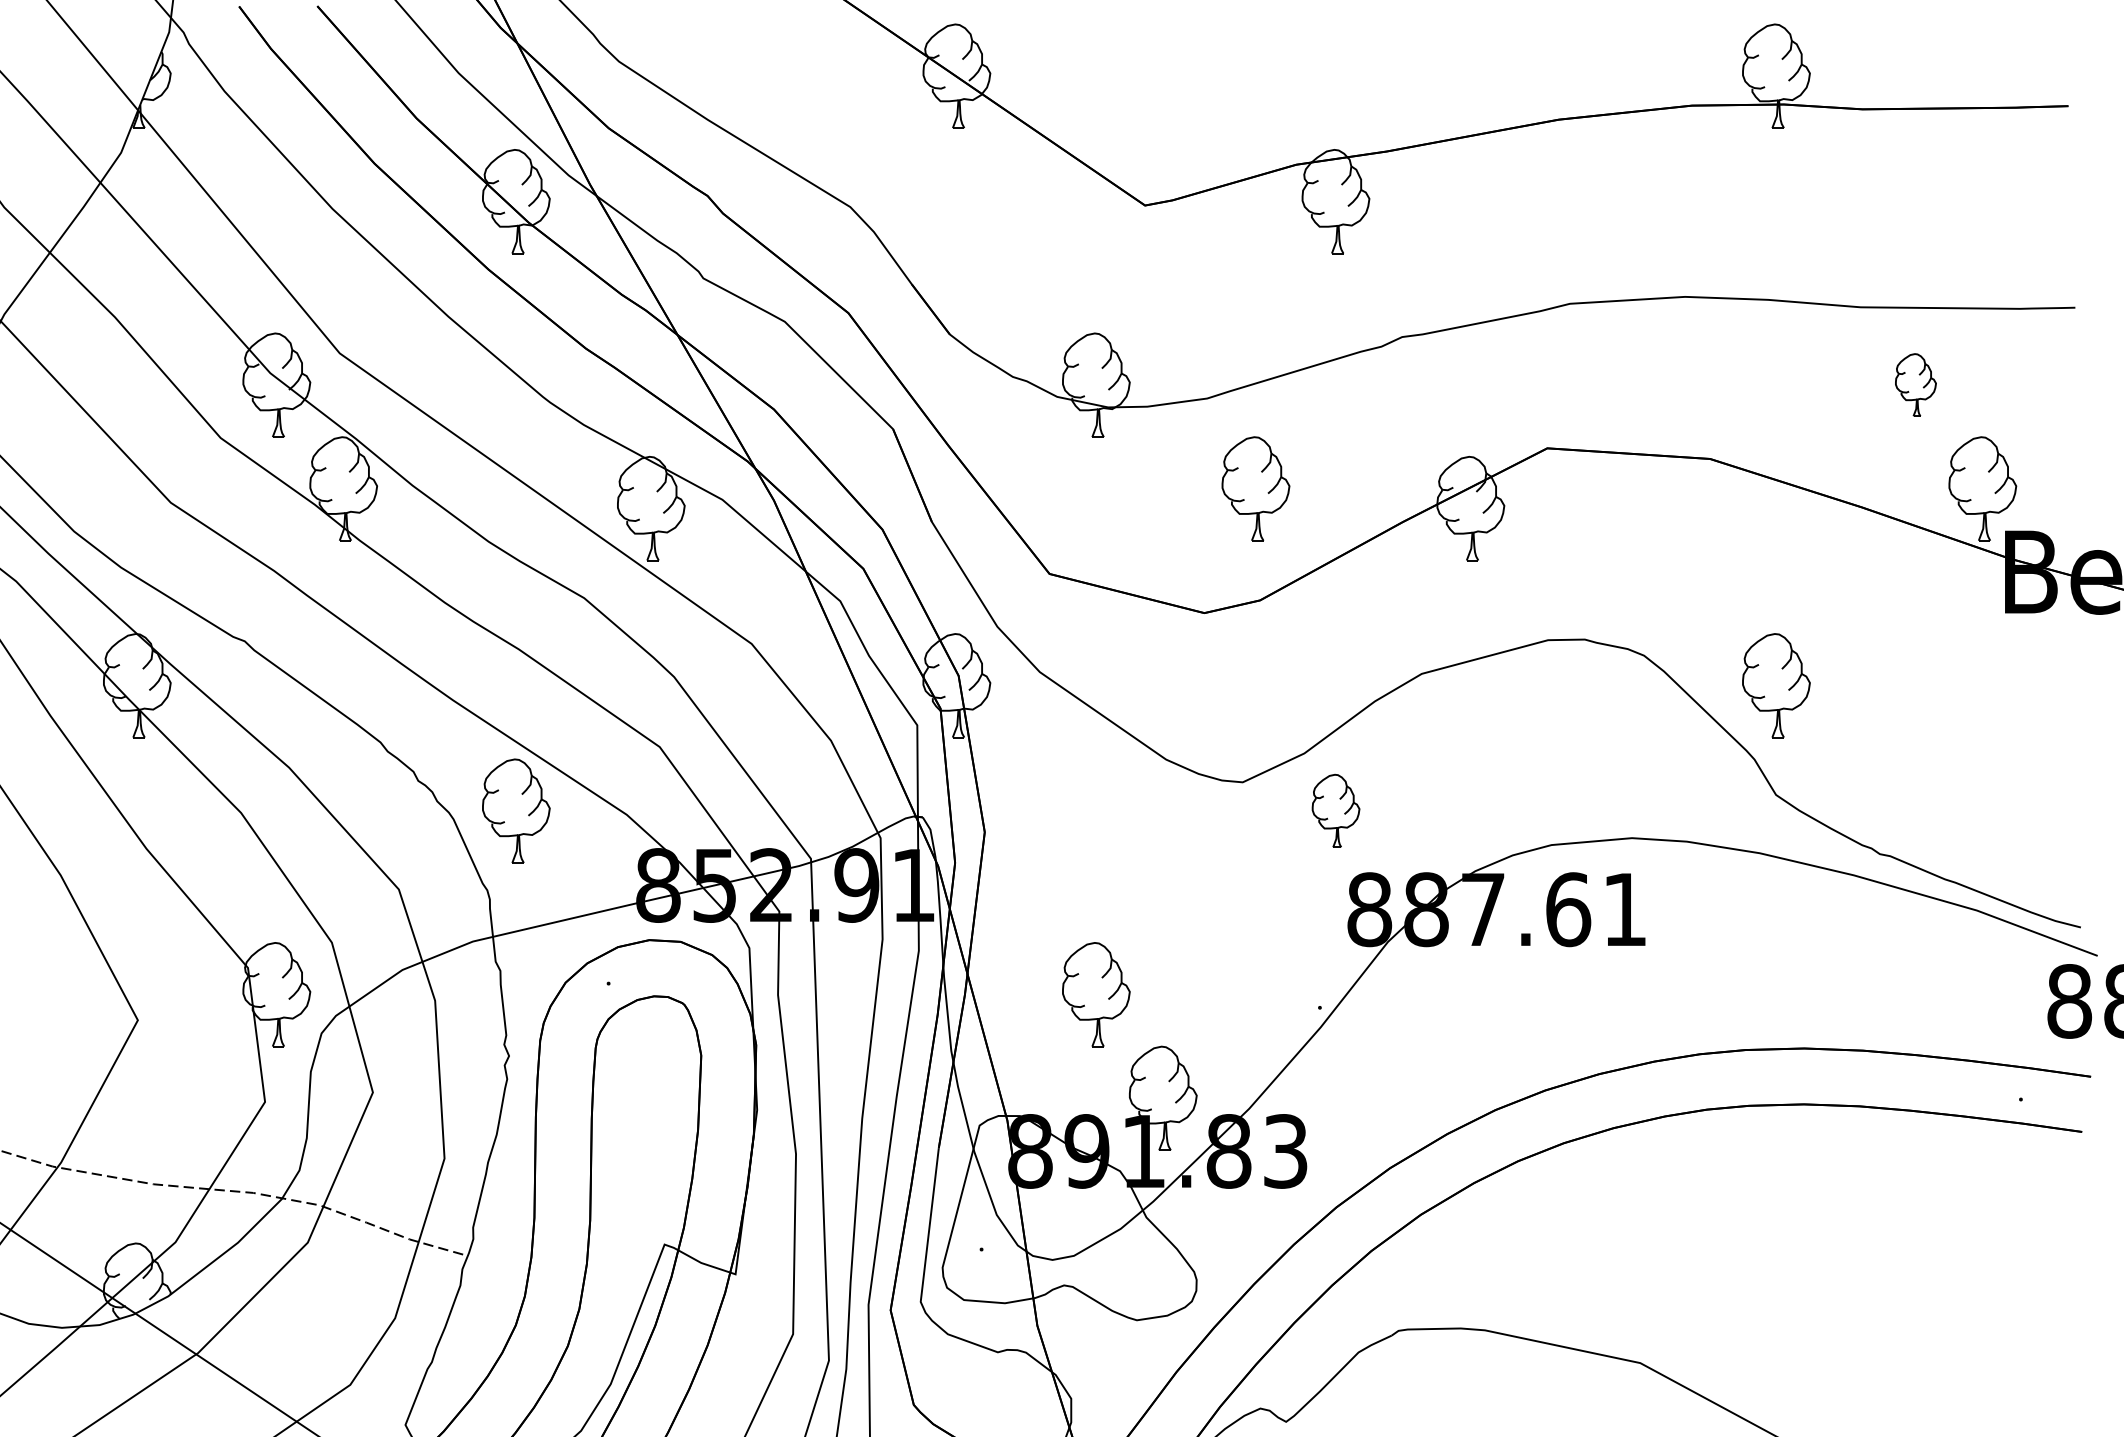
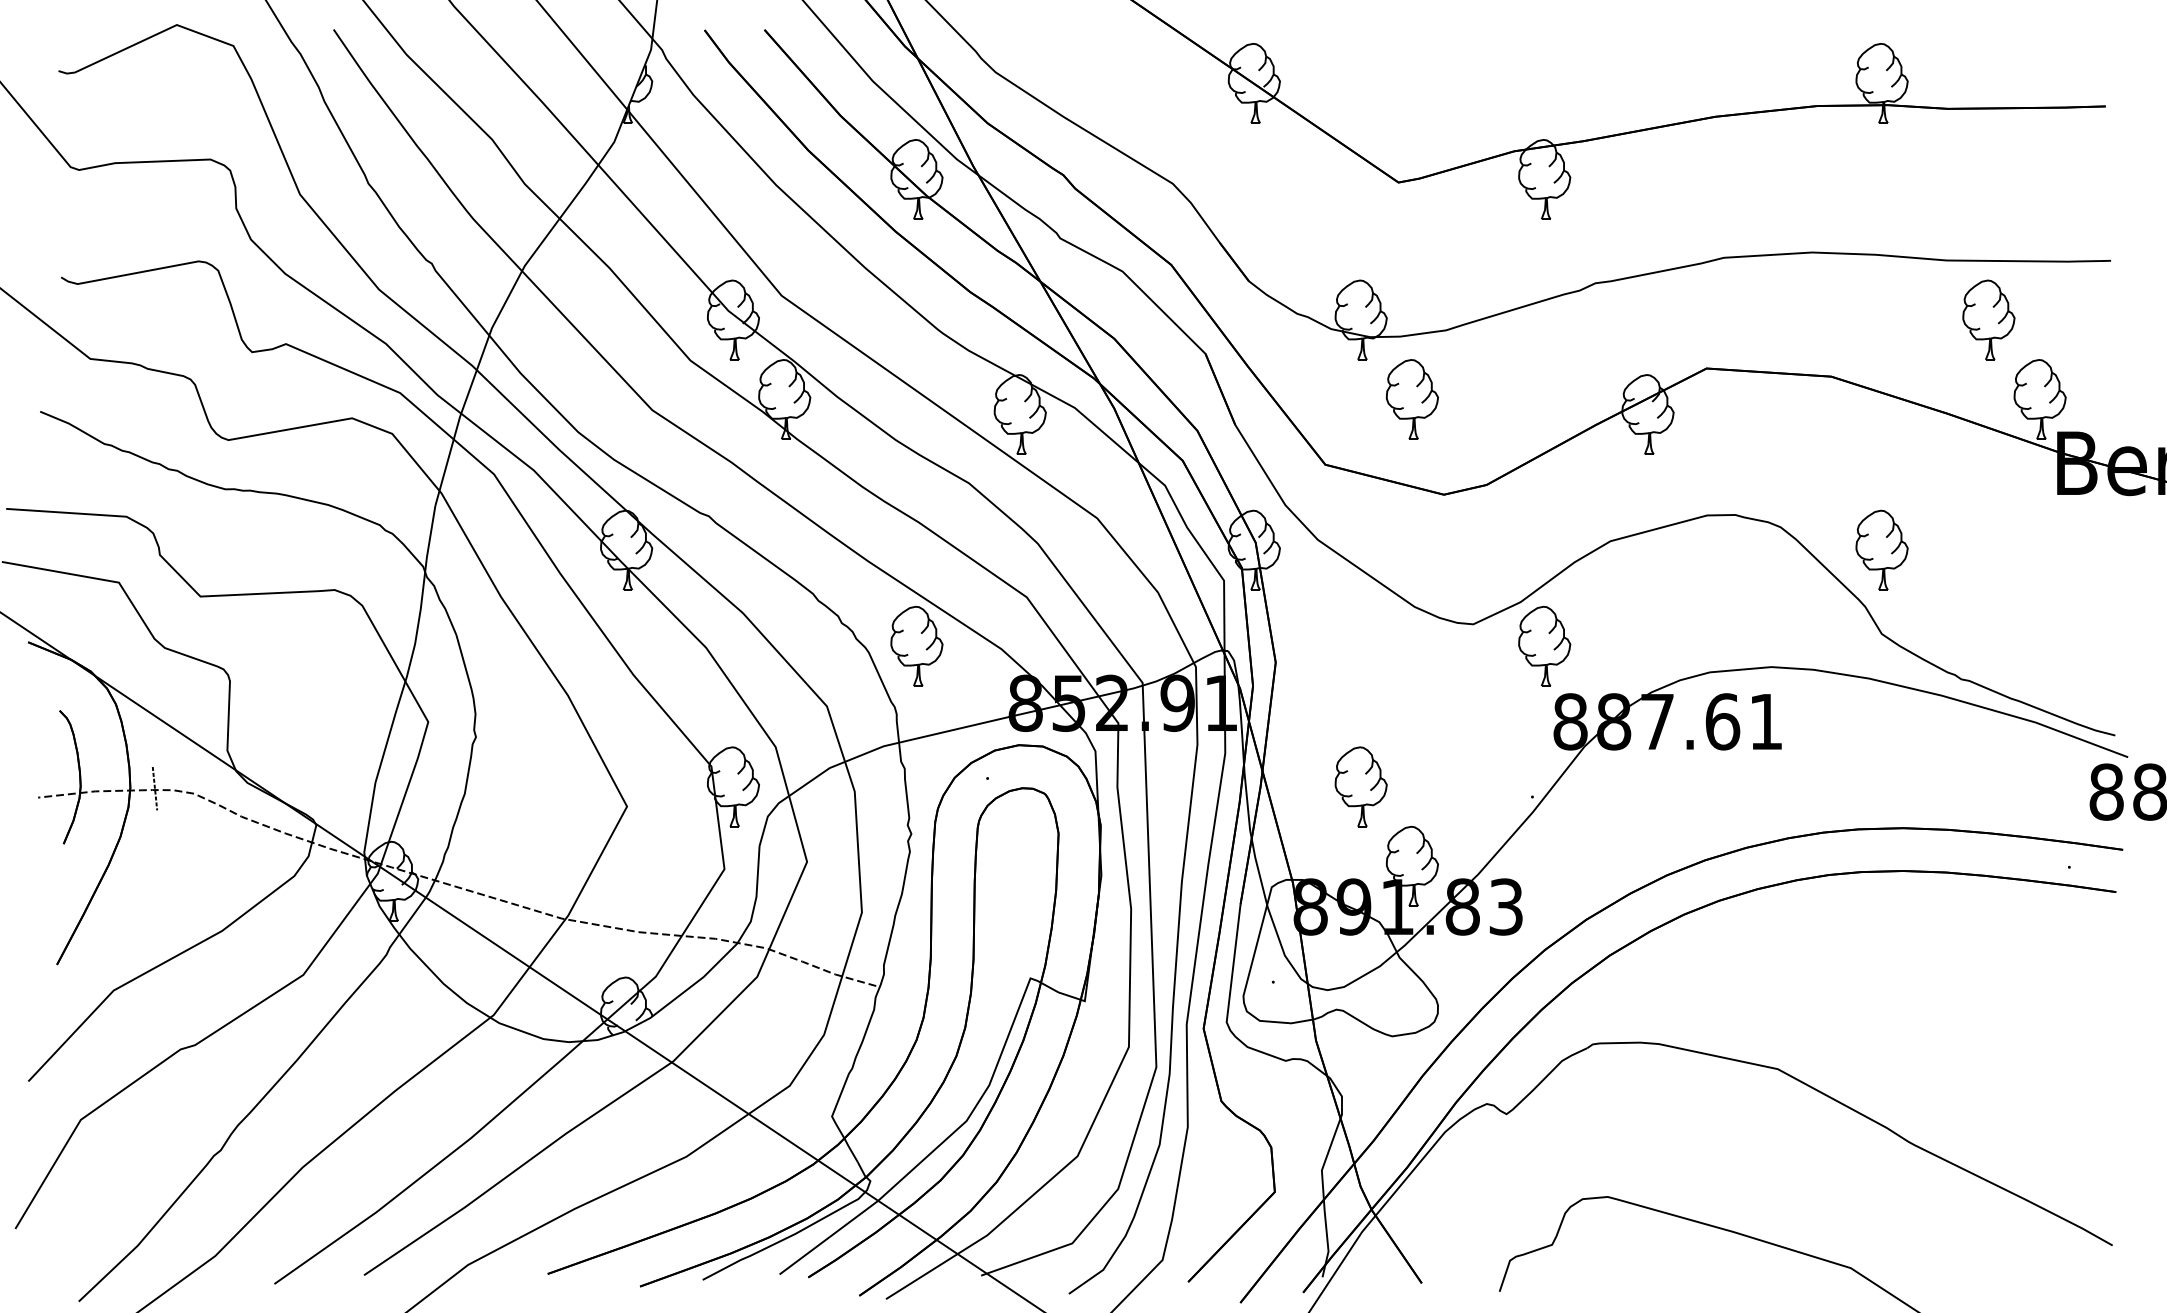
part: (1915, 384) -> (1988, 319), size x1.67
part: (1256, 488) -> (1412, 399), moved
part: (1335, 809) -> (1544, 645), size x1.43

